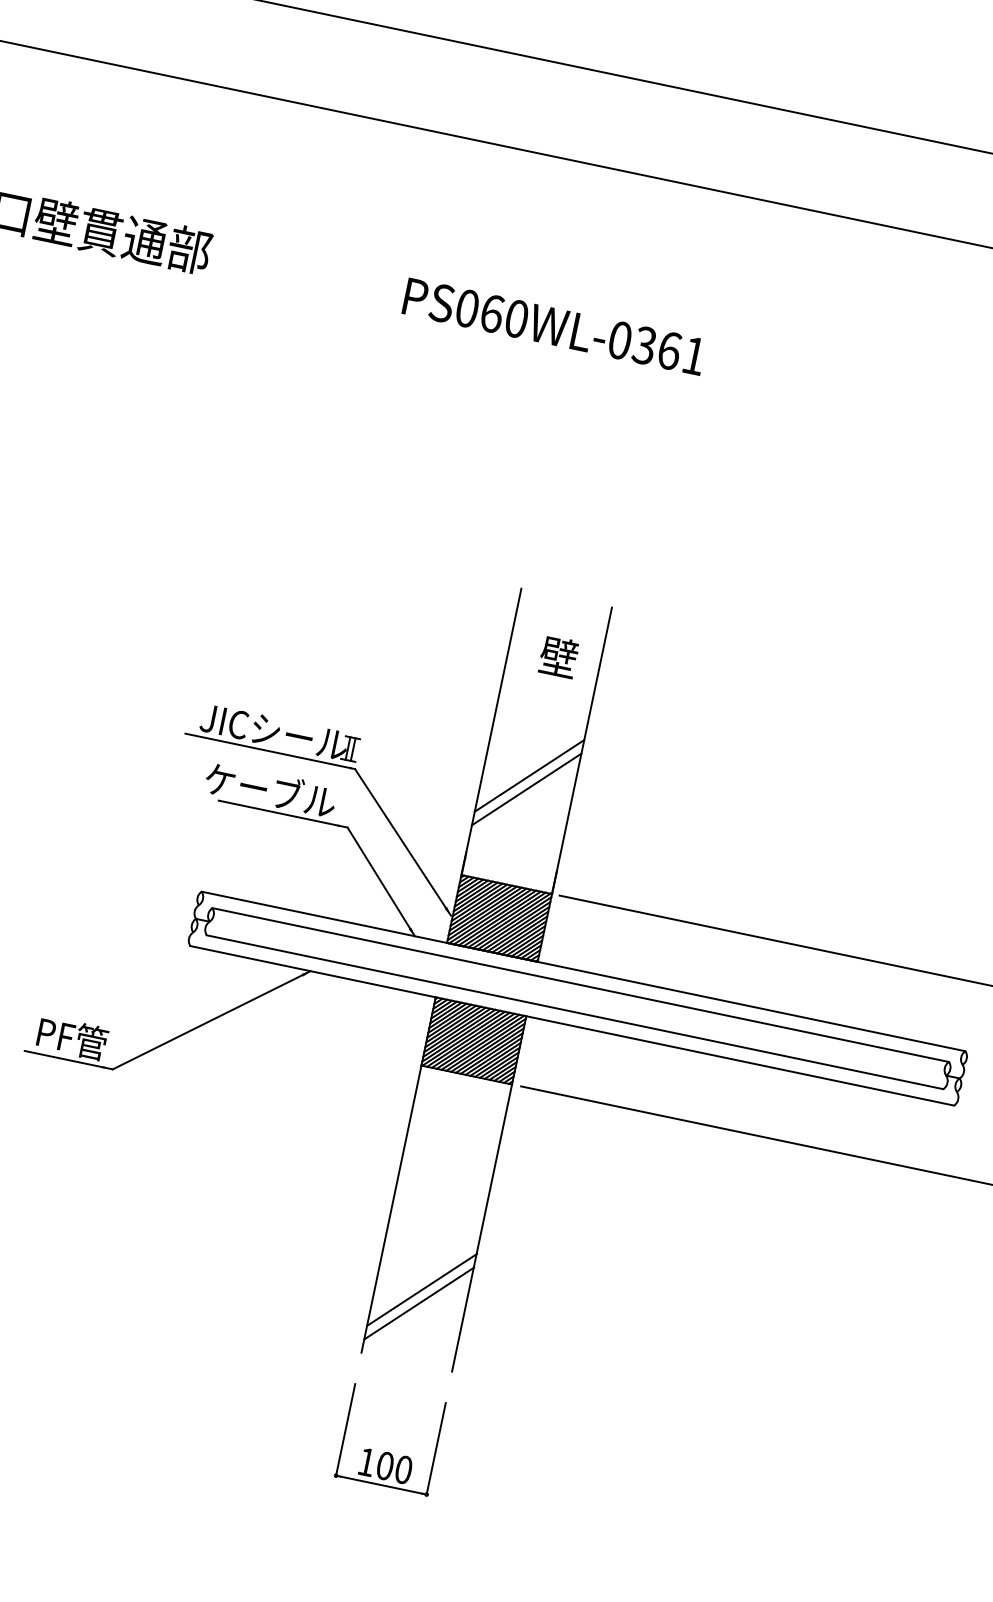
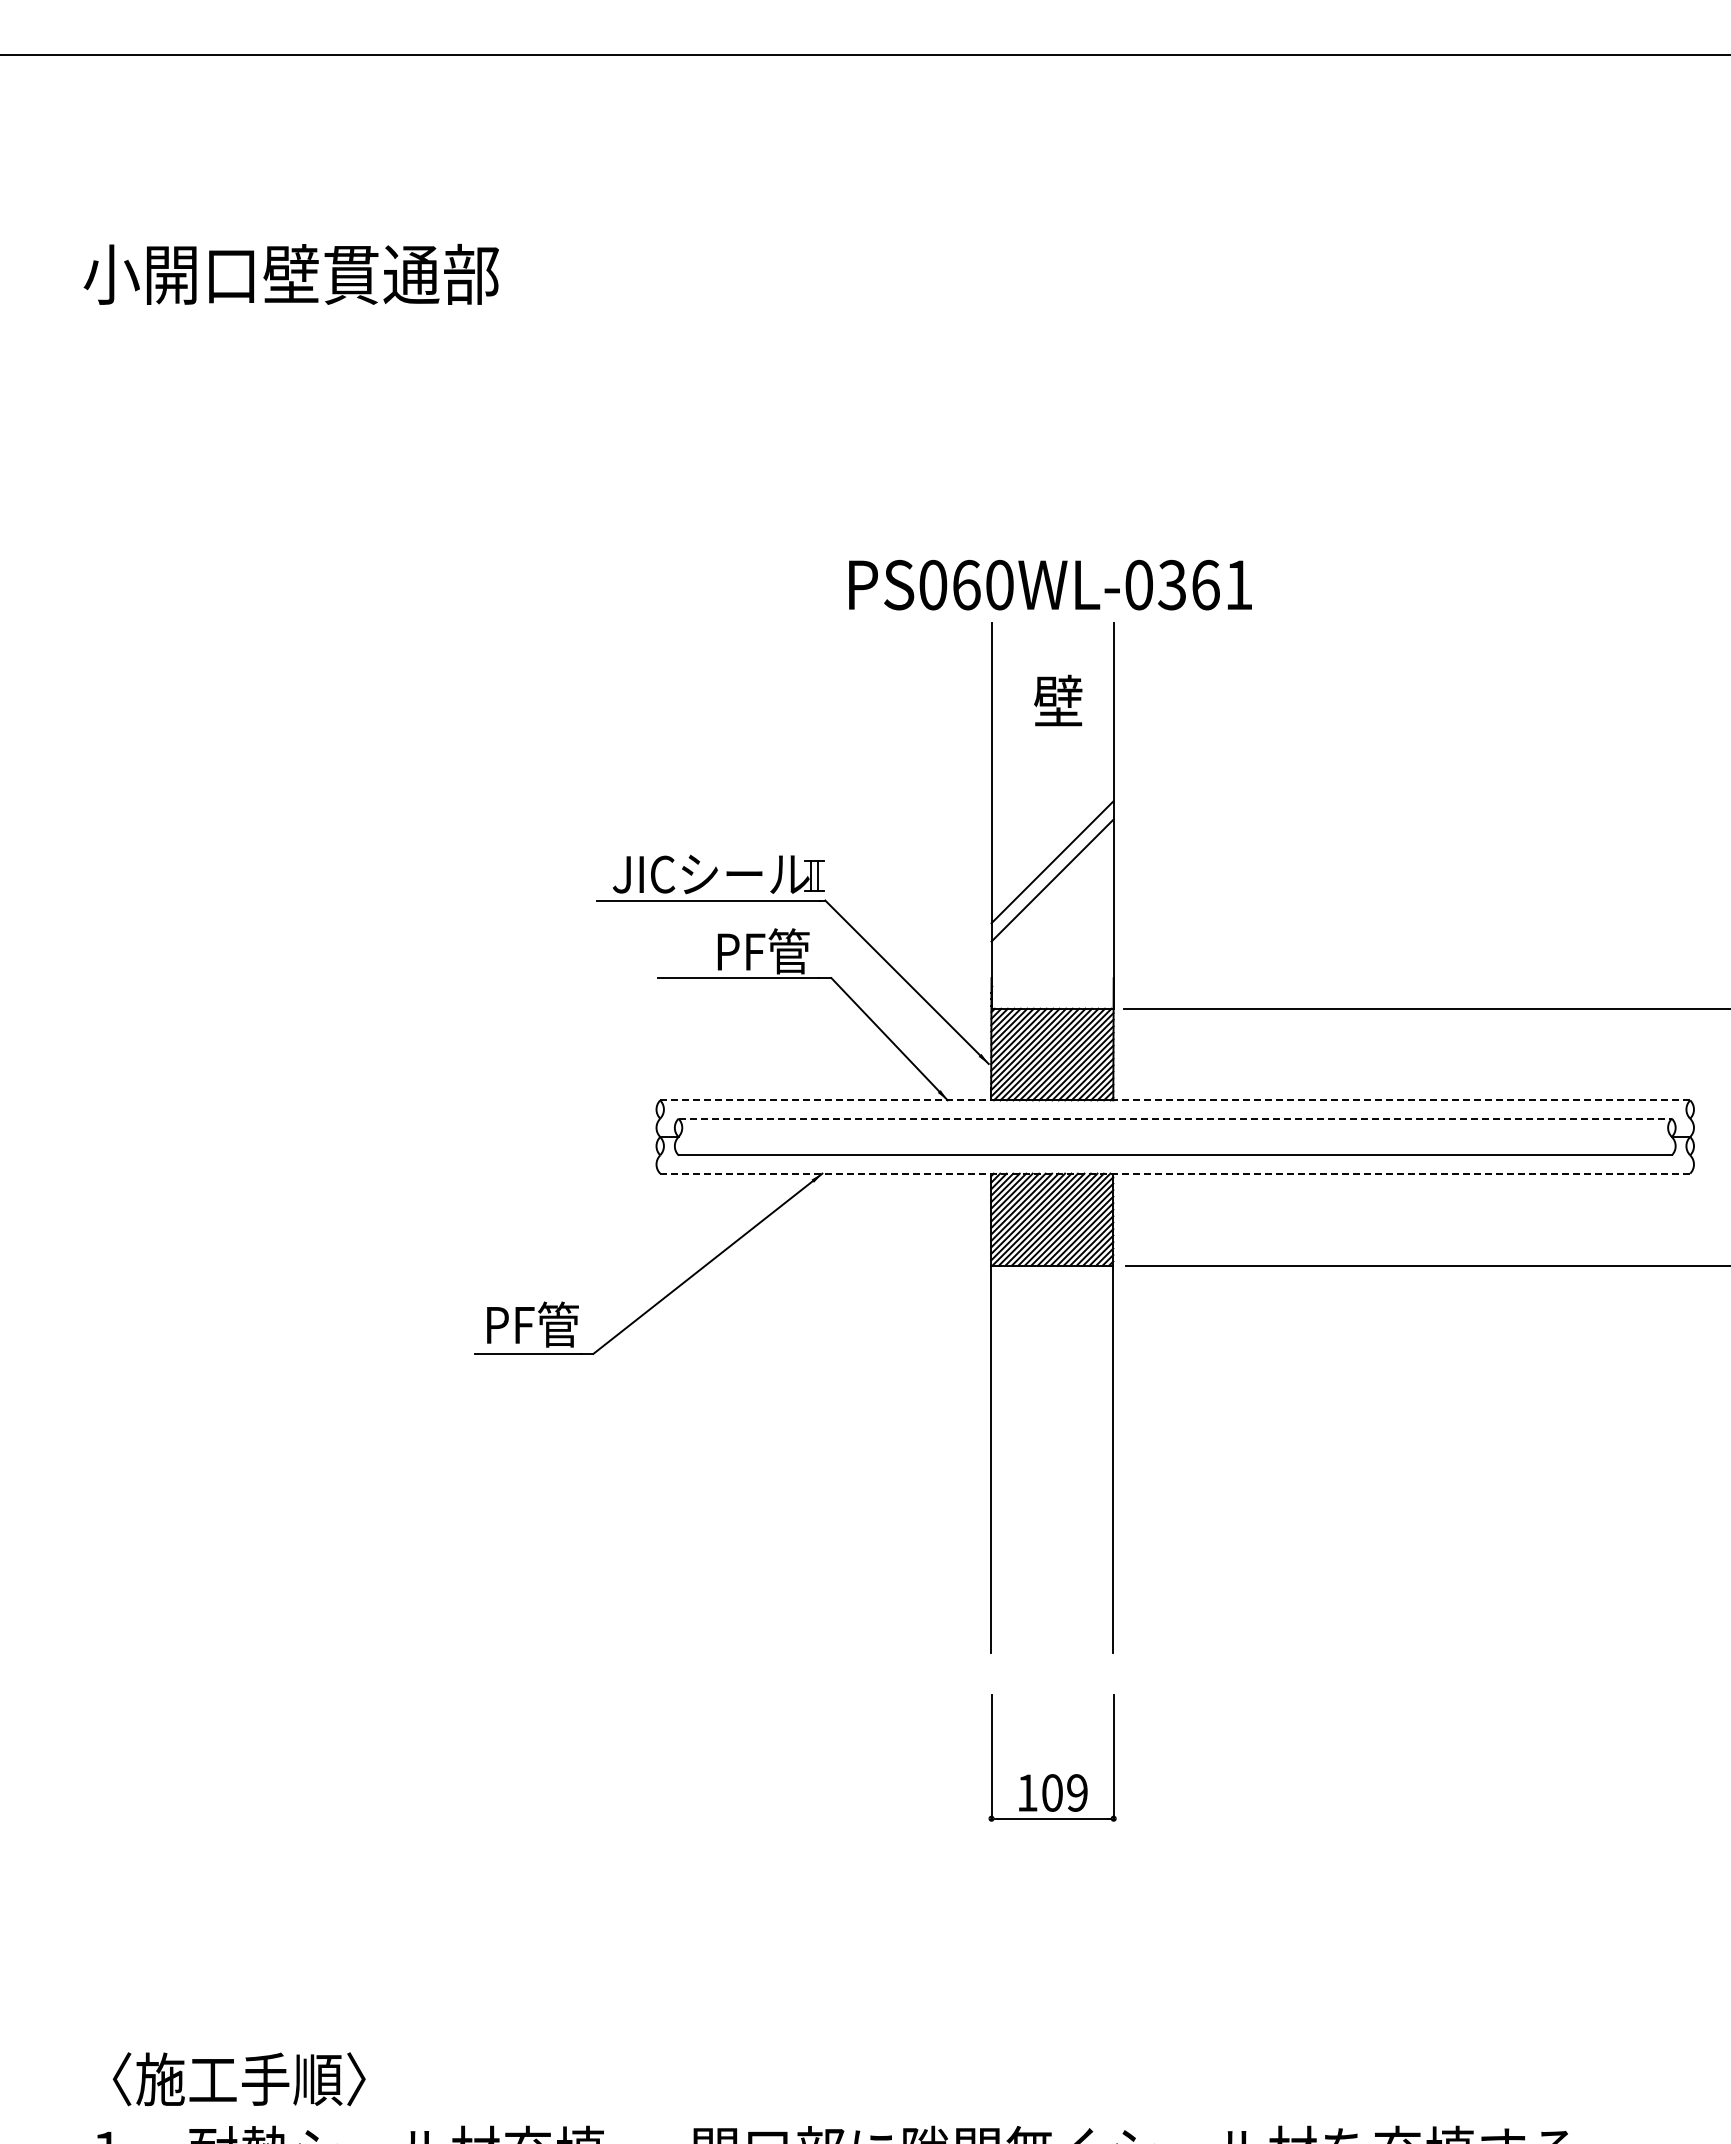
text: (554, 327) -> (1050, 585), moved
text: (270, 790) -> (721, 950), ケーブル -> PF管
line: (583, 971) -> (1175, 1100), solid -> dashed
line: (580, 984) -> (1175, 1118), solid -> dashed
line: (571, 1025) -> (1174, 1173), solid -> dashed
line: (422, 1289) -> (1052, 1555), removed
line: (419, 1303) -> (1052, 1573), removed
text: (403, 1469) -> (1077, 1792), 100 -> 109

